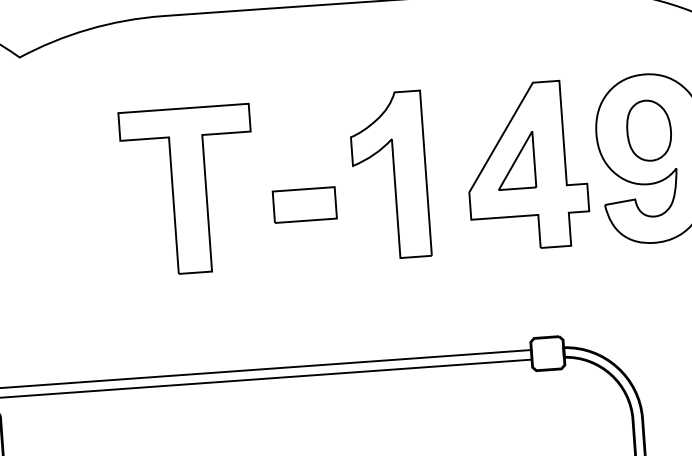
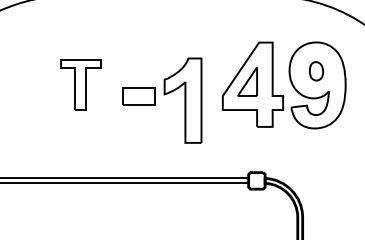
part: (649, 131) -> (316, 71), size x0.6
part: (388, 175) -> (182, 100), moved
part: (189, 189) -> (80, 84), size x0.6

